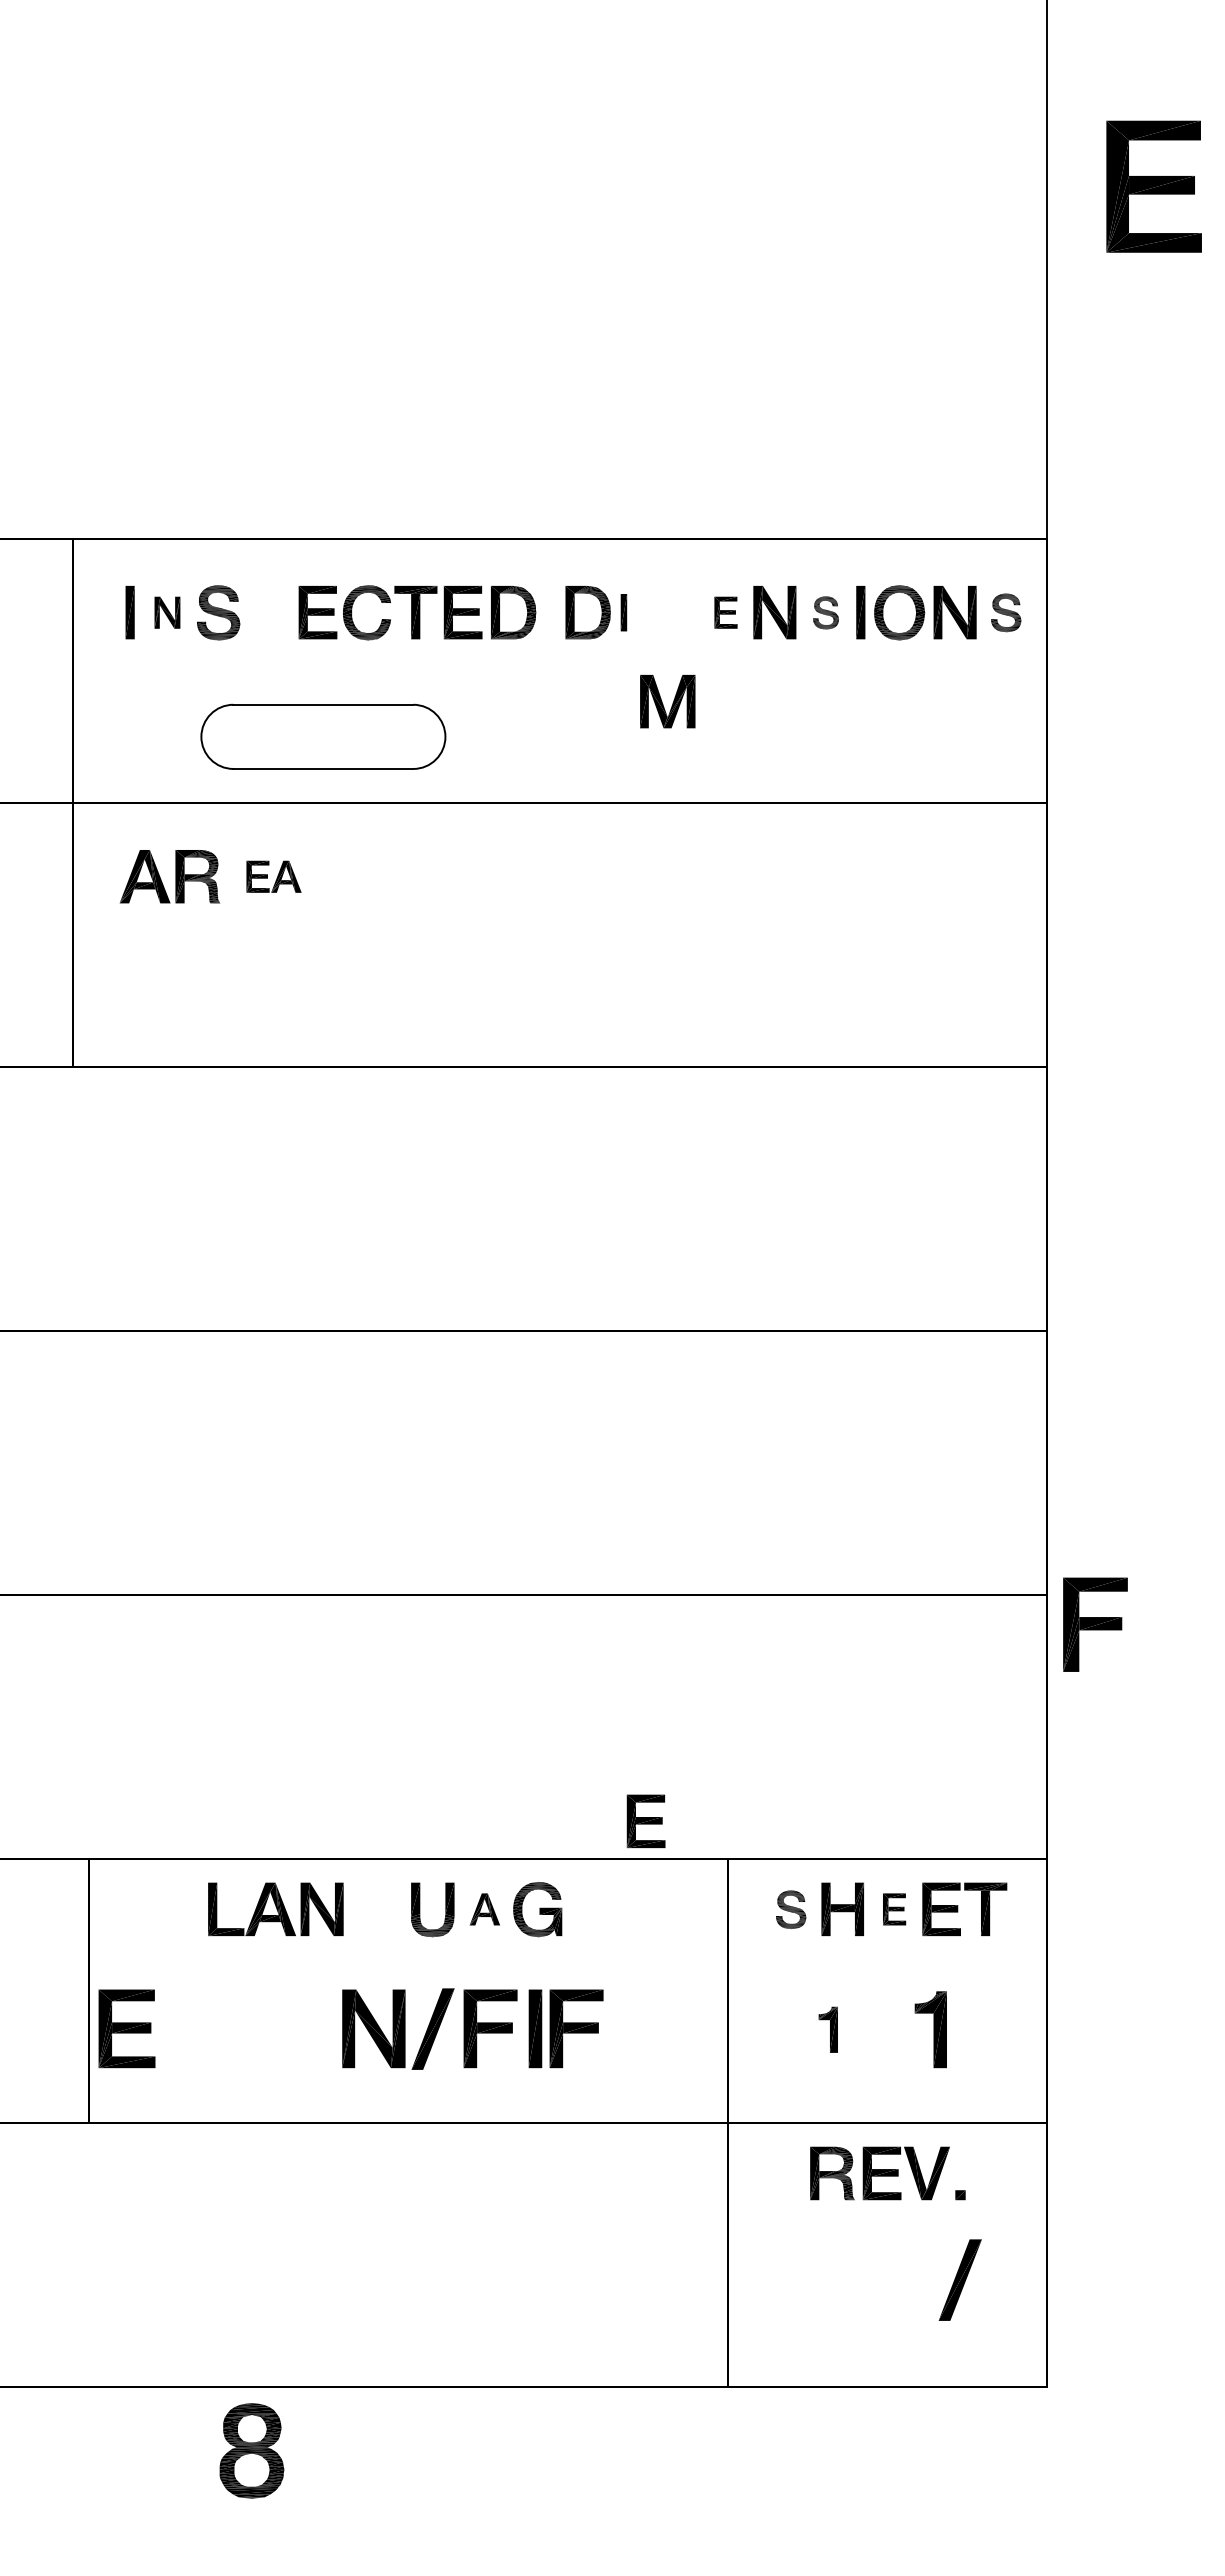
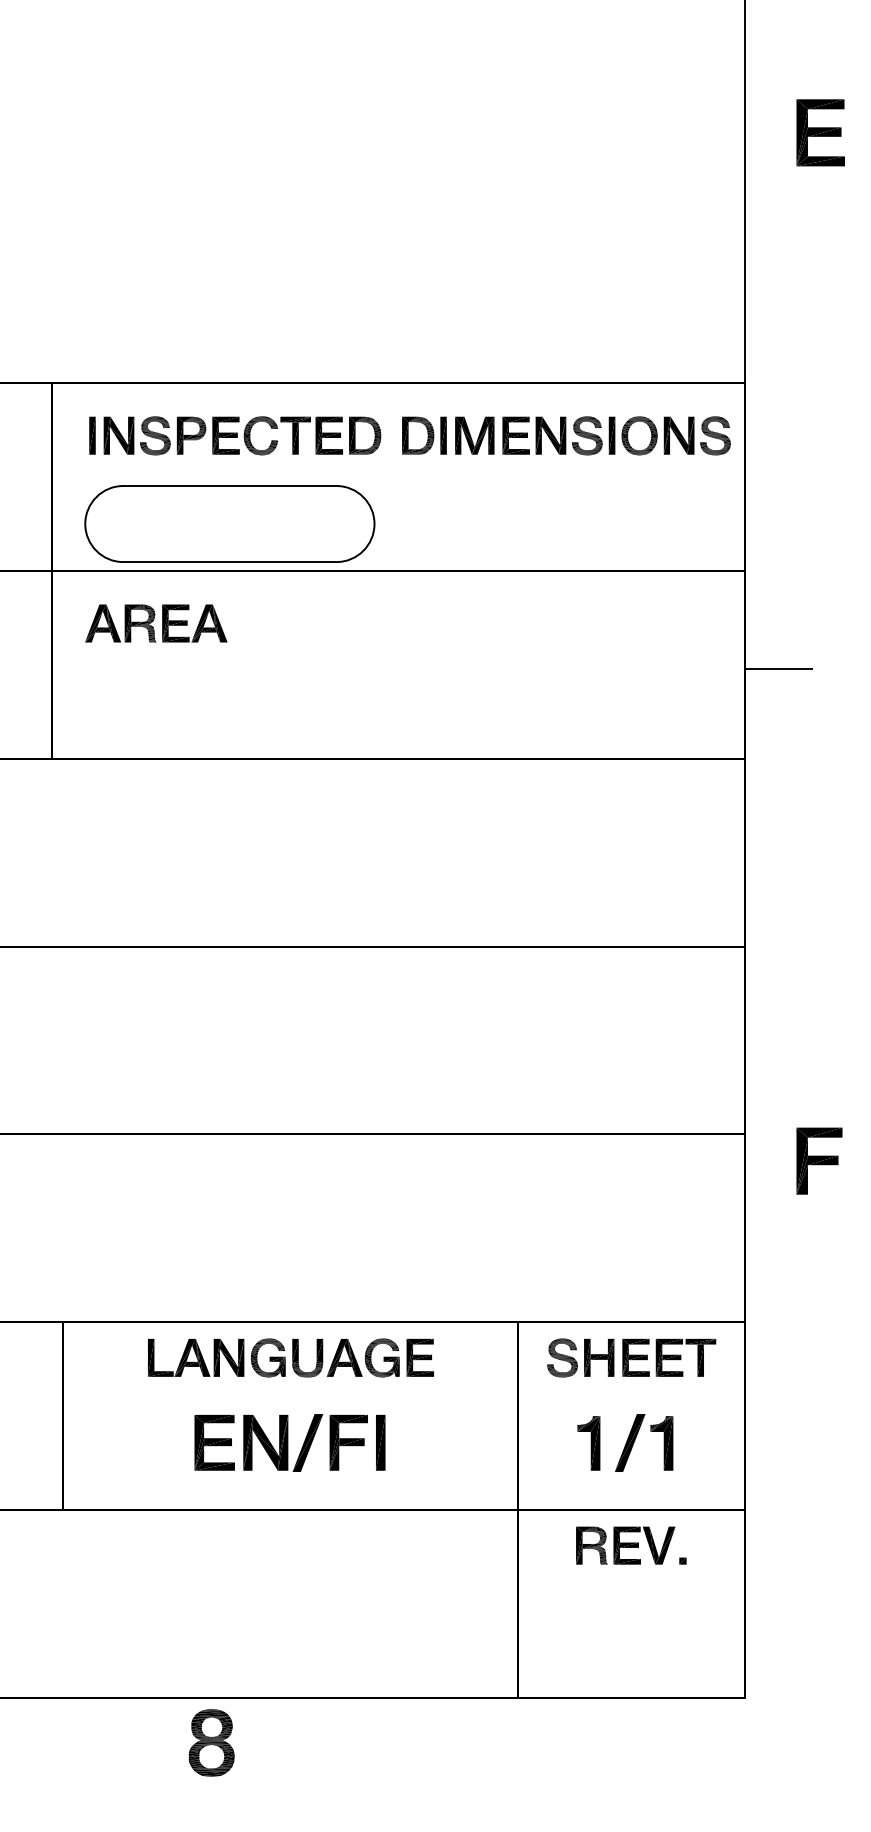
part: (1154, 186) -> (820, 132), size x0.71
part: (167, 612) -> (119, 435), size x1.67
part: (269, 612) -> (191, 435), added
part: (623, 612) -> (443, 435), size x1.43
part: (725, 612) -> (515, 435), size x1.67
part: (825, 612) -> (586, 435), size x1.67
part: (1005, 612) -> (714, 435), size x1.43
part: (667, 701) -> (474, 435), moved
part: (323, 736) -> (229, 523), size x1.67
part: (273, 876) -> (194, 623), size x1.67
line: (1094, 941) -> (778, 669), added
part: (1095, 1624) -> (819, 1160), moved
part: (645, 1821) -> (419, 1357), moved
part: (376, 1909) -> (267, 1357), added
part: (484, 1909) -> (344, 1357), size x1.67
part: (790, 1909) -> (562, 1357), size x1.43
part: (894, 1909) -> (636, 1357), size x1.67
part: (126, 2028) -> (214, 1442), moved
part: (576, 2028) -> (409, 1442), removed
part: (828, 2029) -> (589, 1443), size x1.67
part: (959, 2279) -> (629, 1442), moved
part: (251, 2450) -> (211, 1742), moved

